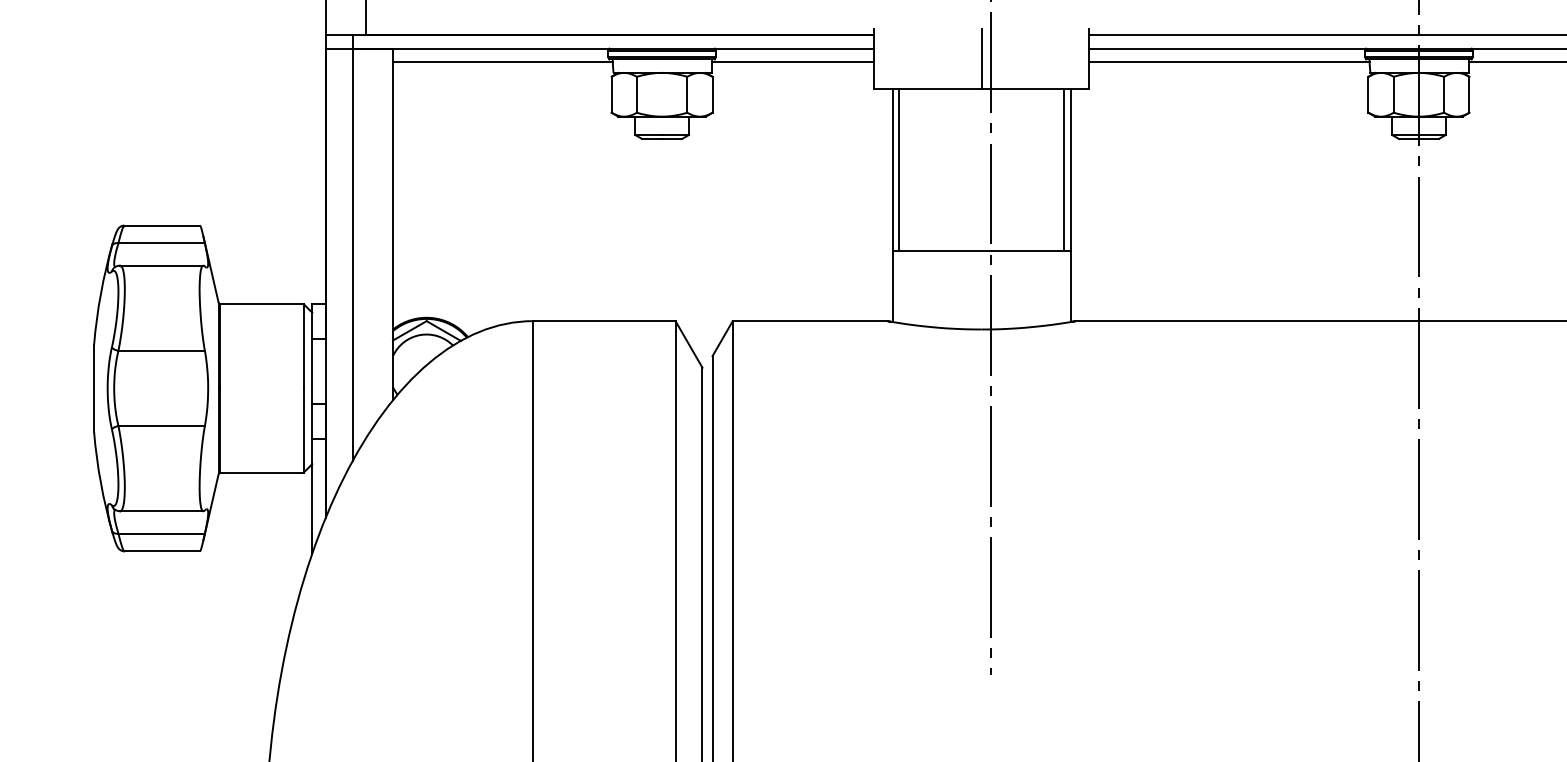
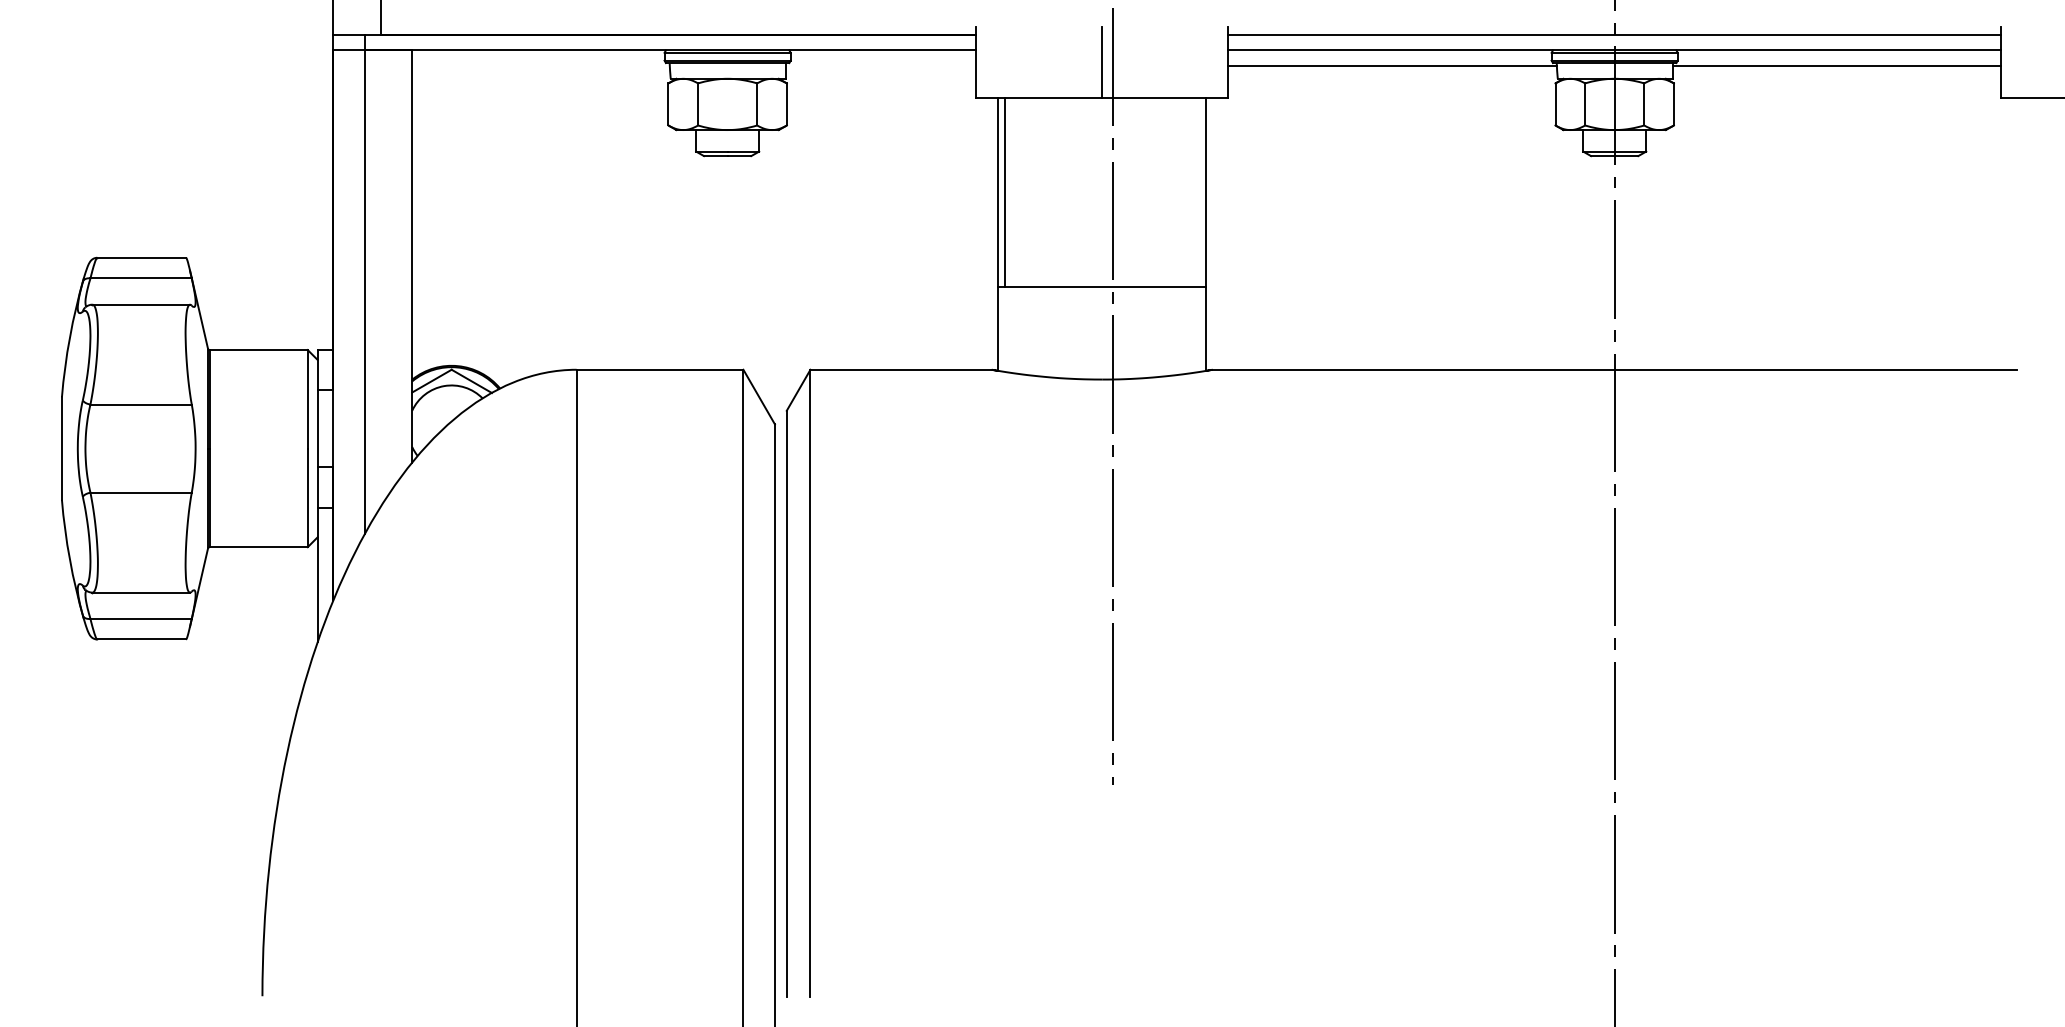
line: (502, 62) -> (540, 66), removed
line: (793, 62) -> (881, 66), removed
line: (1064, 169) -> (1199, 191), removed

